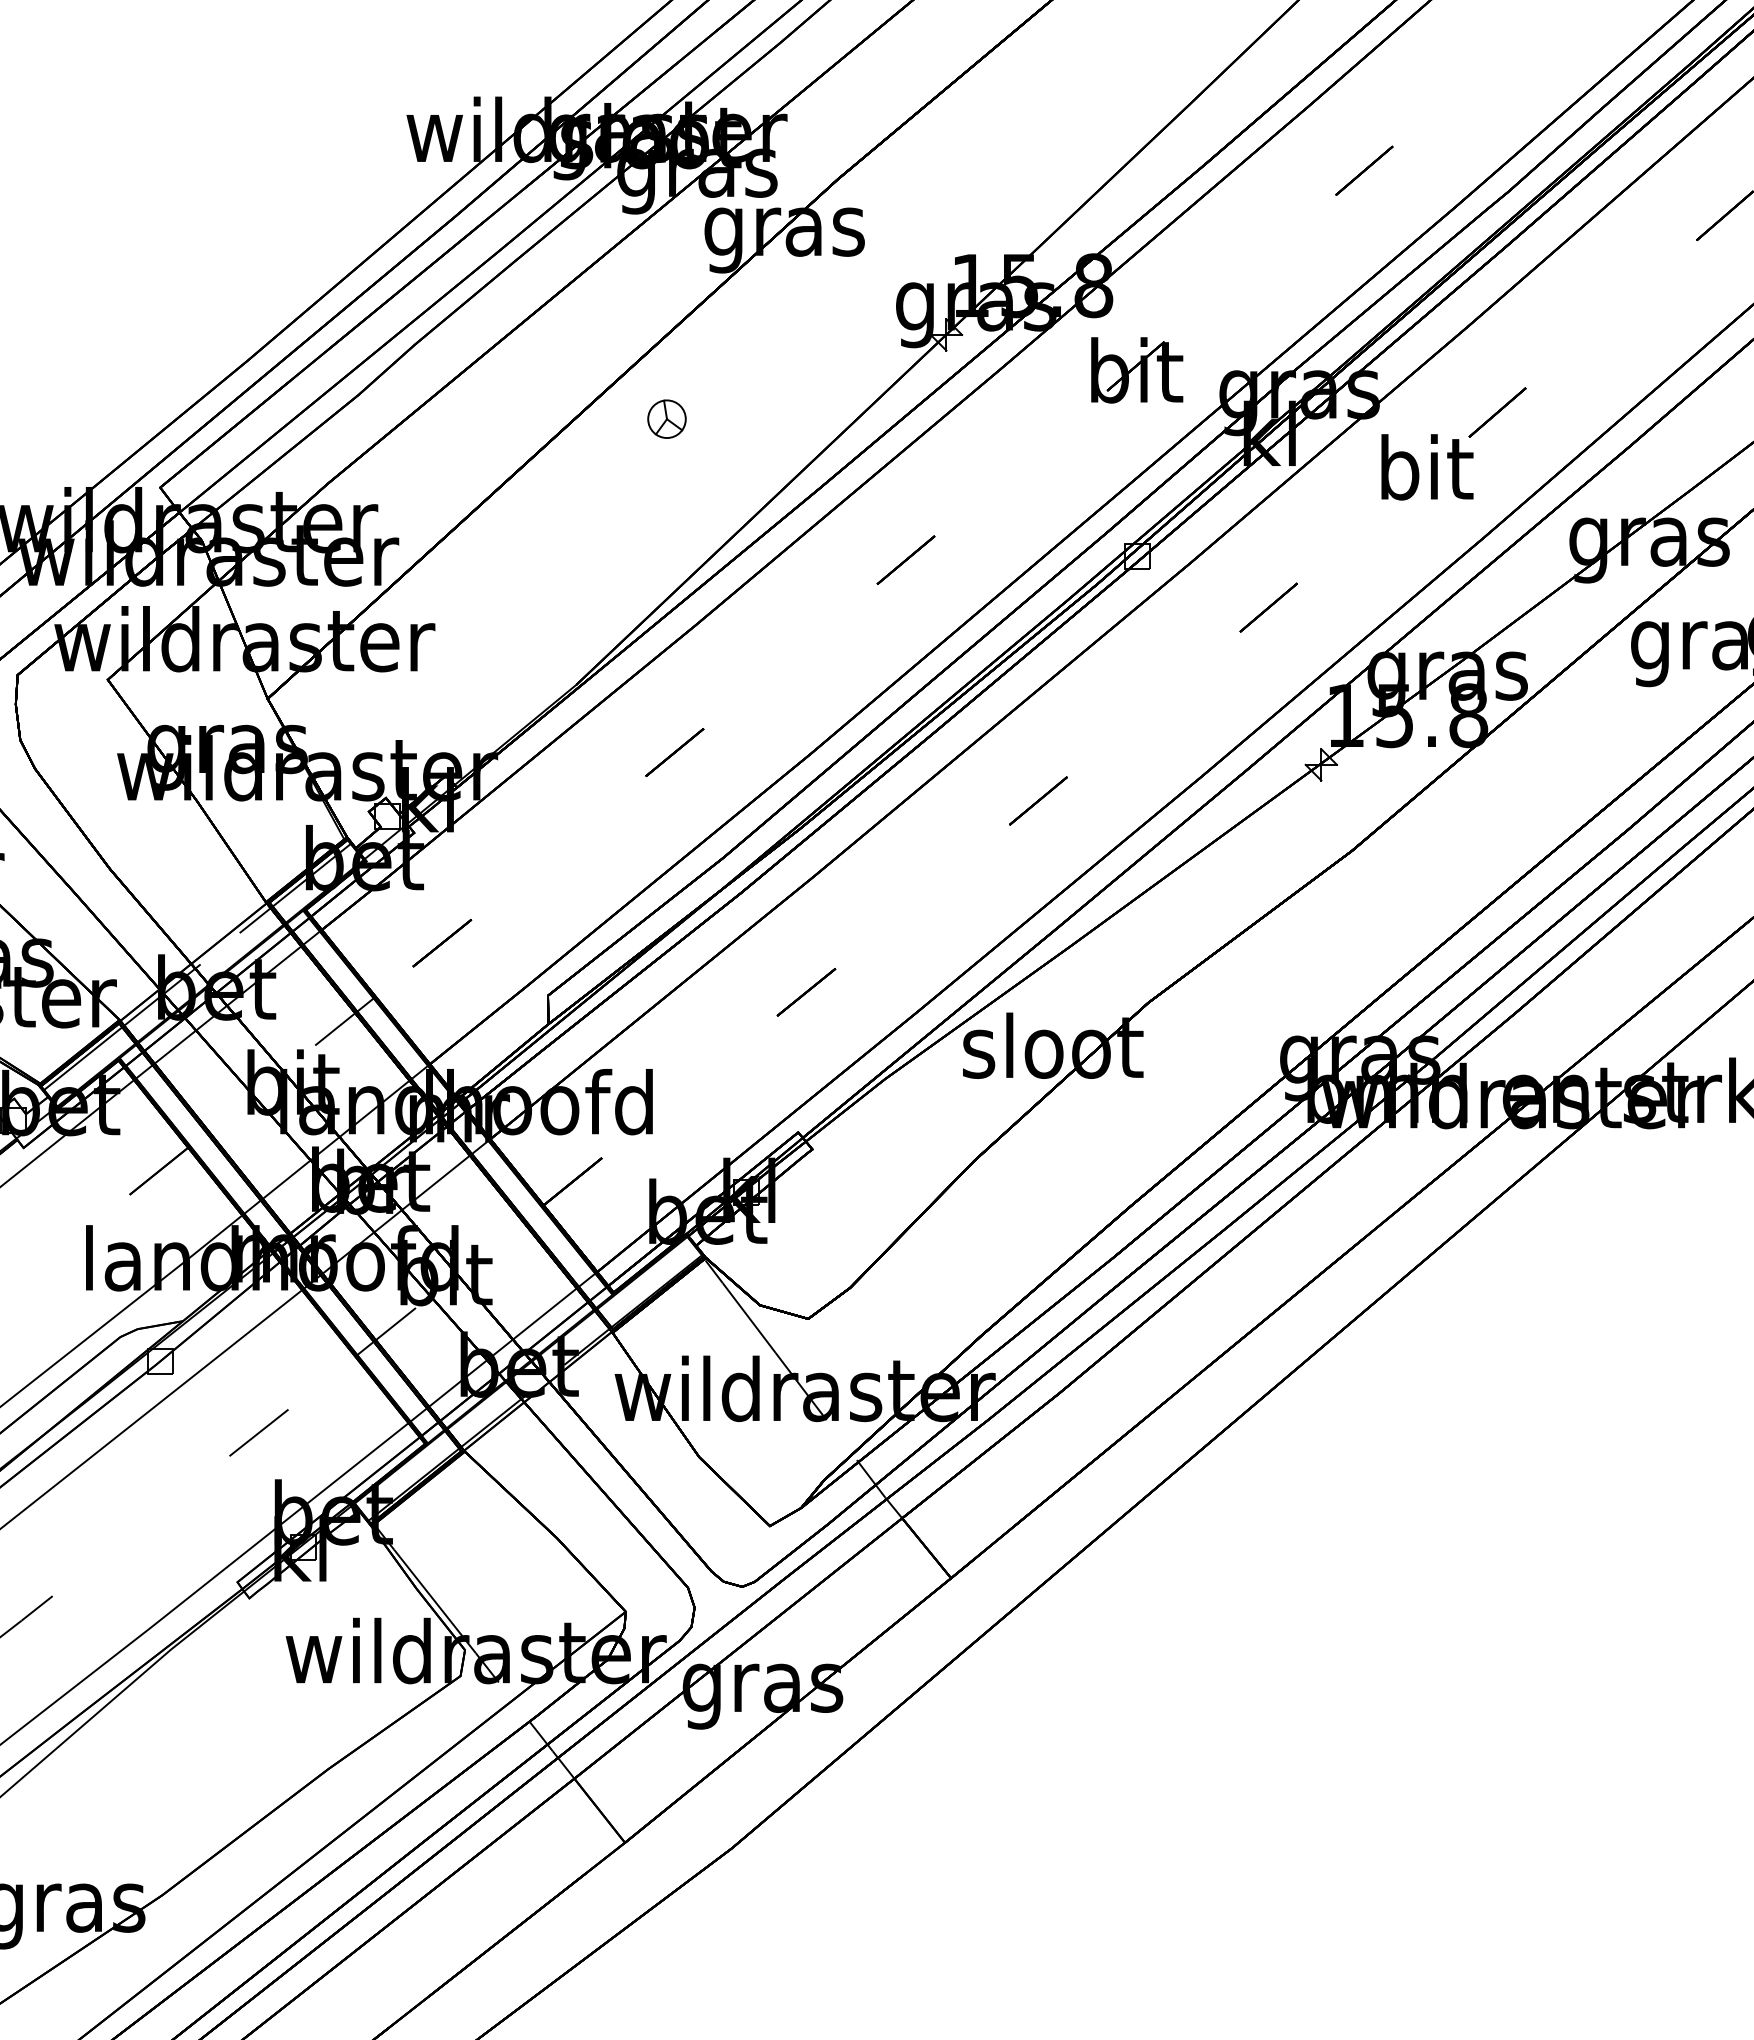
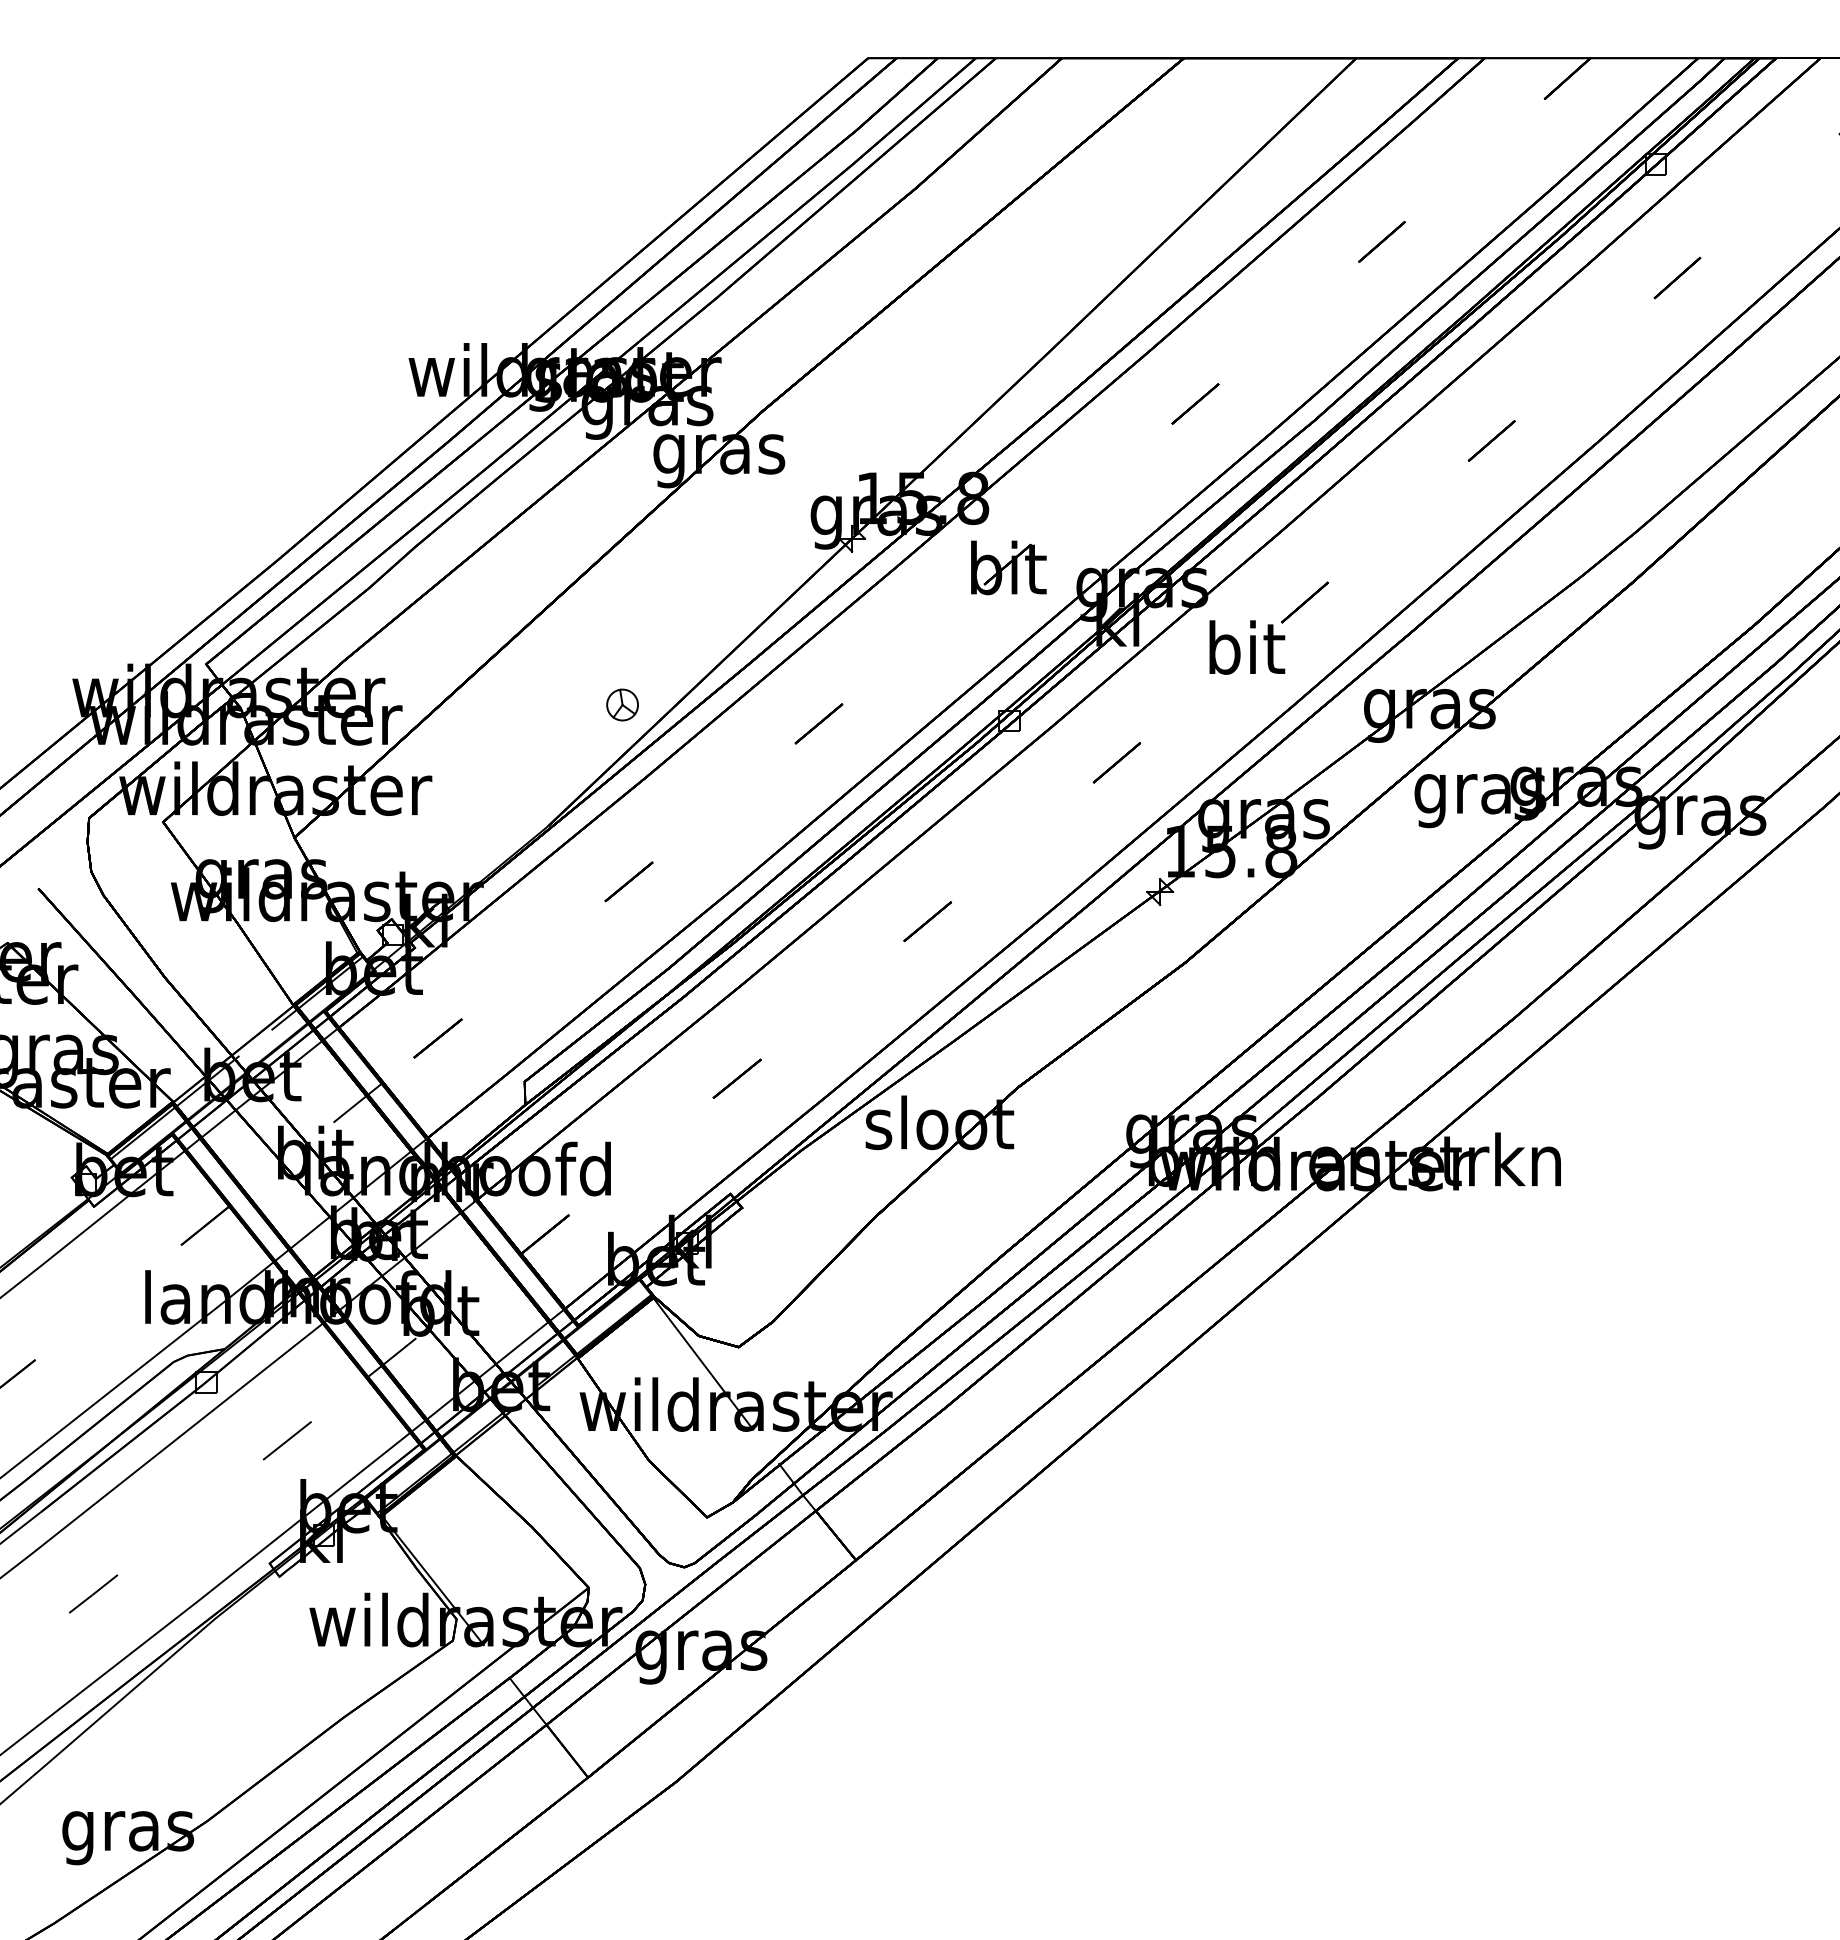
part: (666, 418) -> (622, 704), moved

